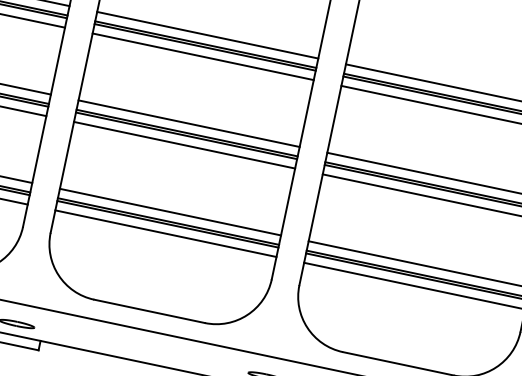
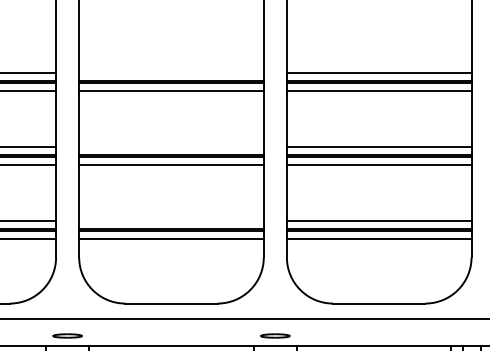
line: (207, 34) -> (171, 72), removed
line: (189, 123) -> (171, 146), removed
line: (170, 211) -> (171, 220), removed

